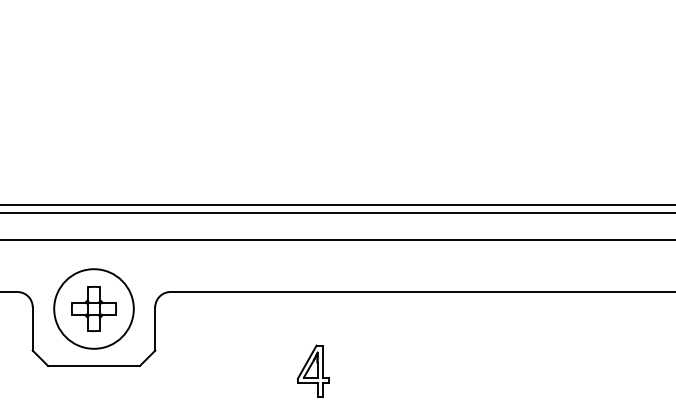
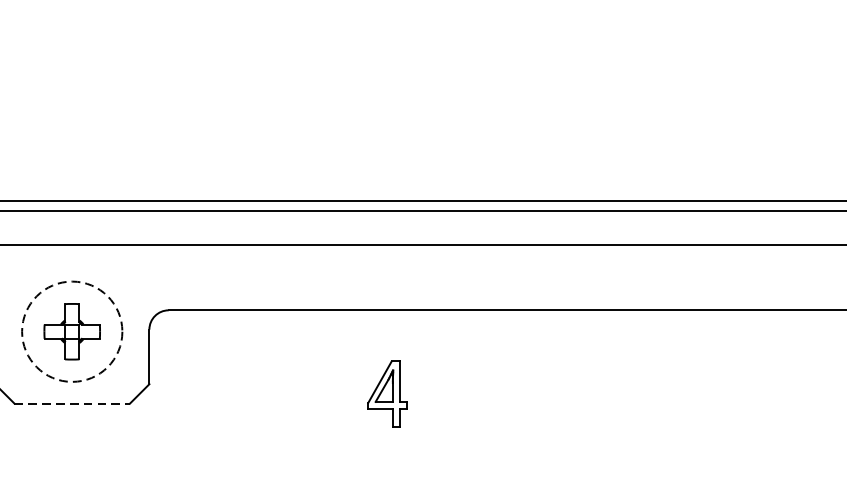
circle: (93, 308) -> (71, 331), solid -> dashed
line: (94, 365) -> (72, 402), solid -> dashed
part: (313, 370) -> (387, 392), moved

